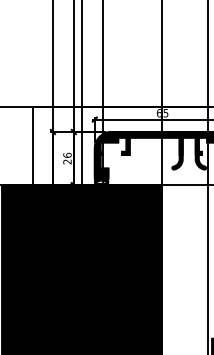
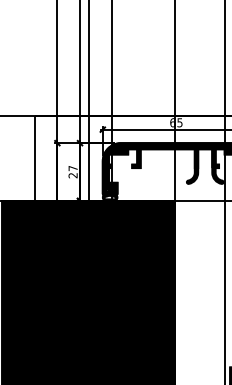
text: (66, 155) -> (72, 168), 26 -> 27

